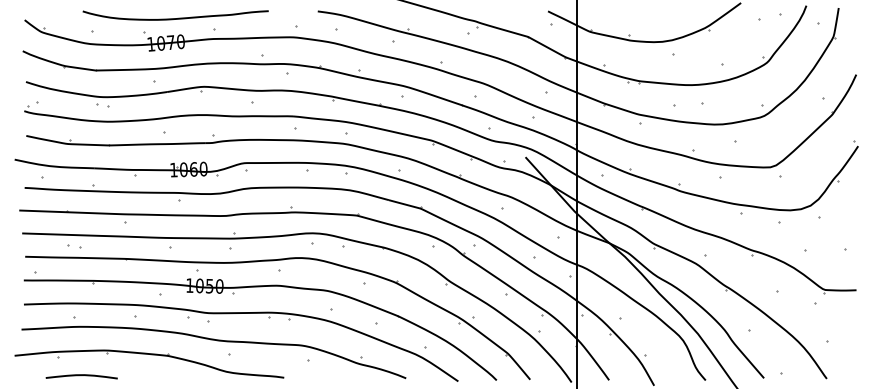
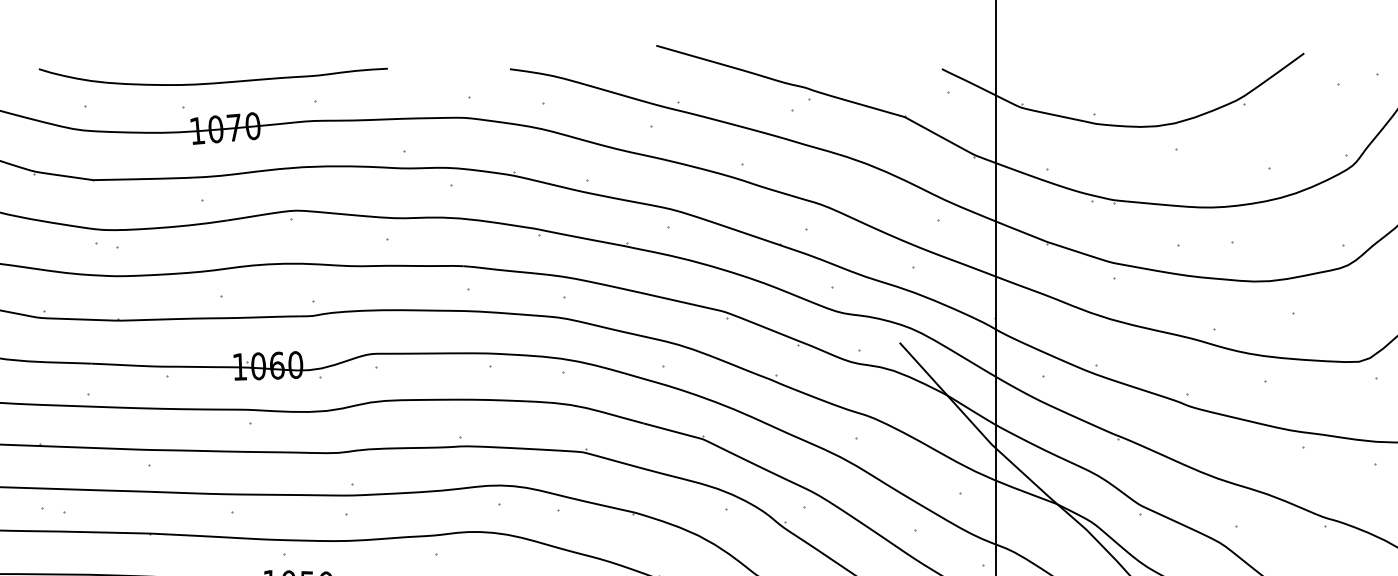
curve: (175, 18) -> (212, 82), moved

